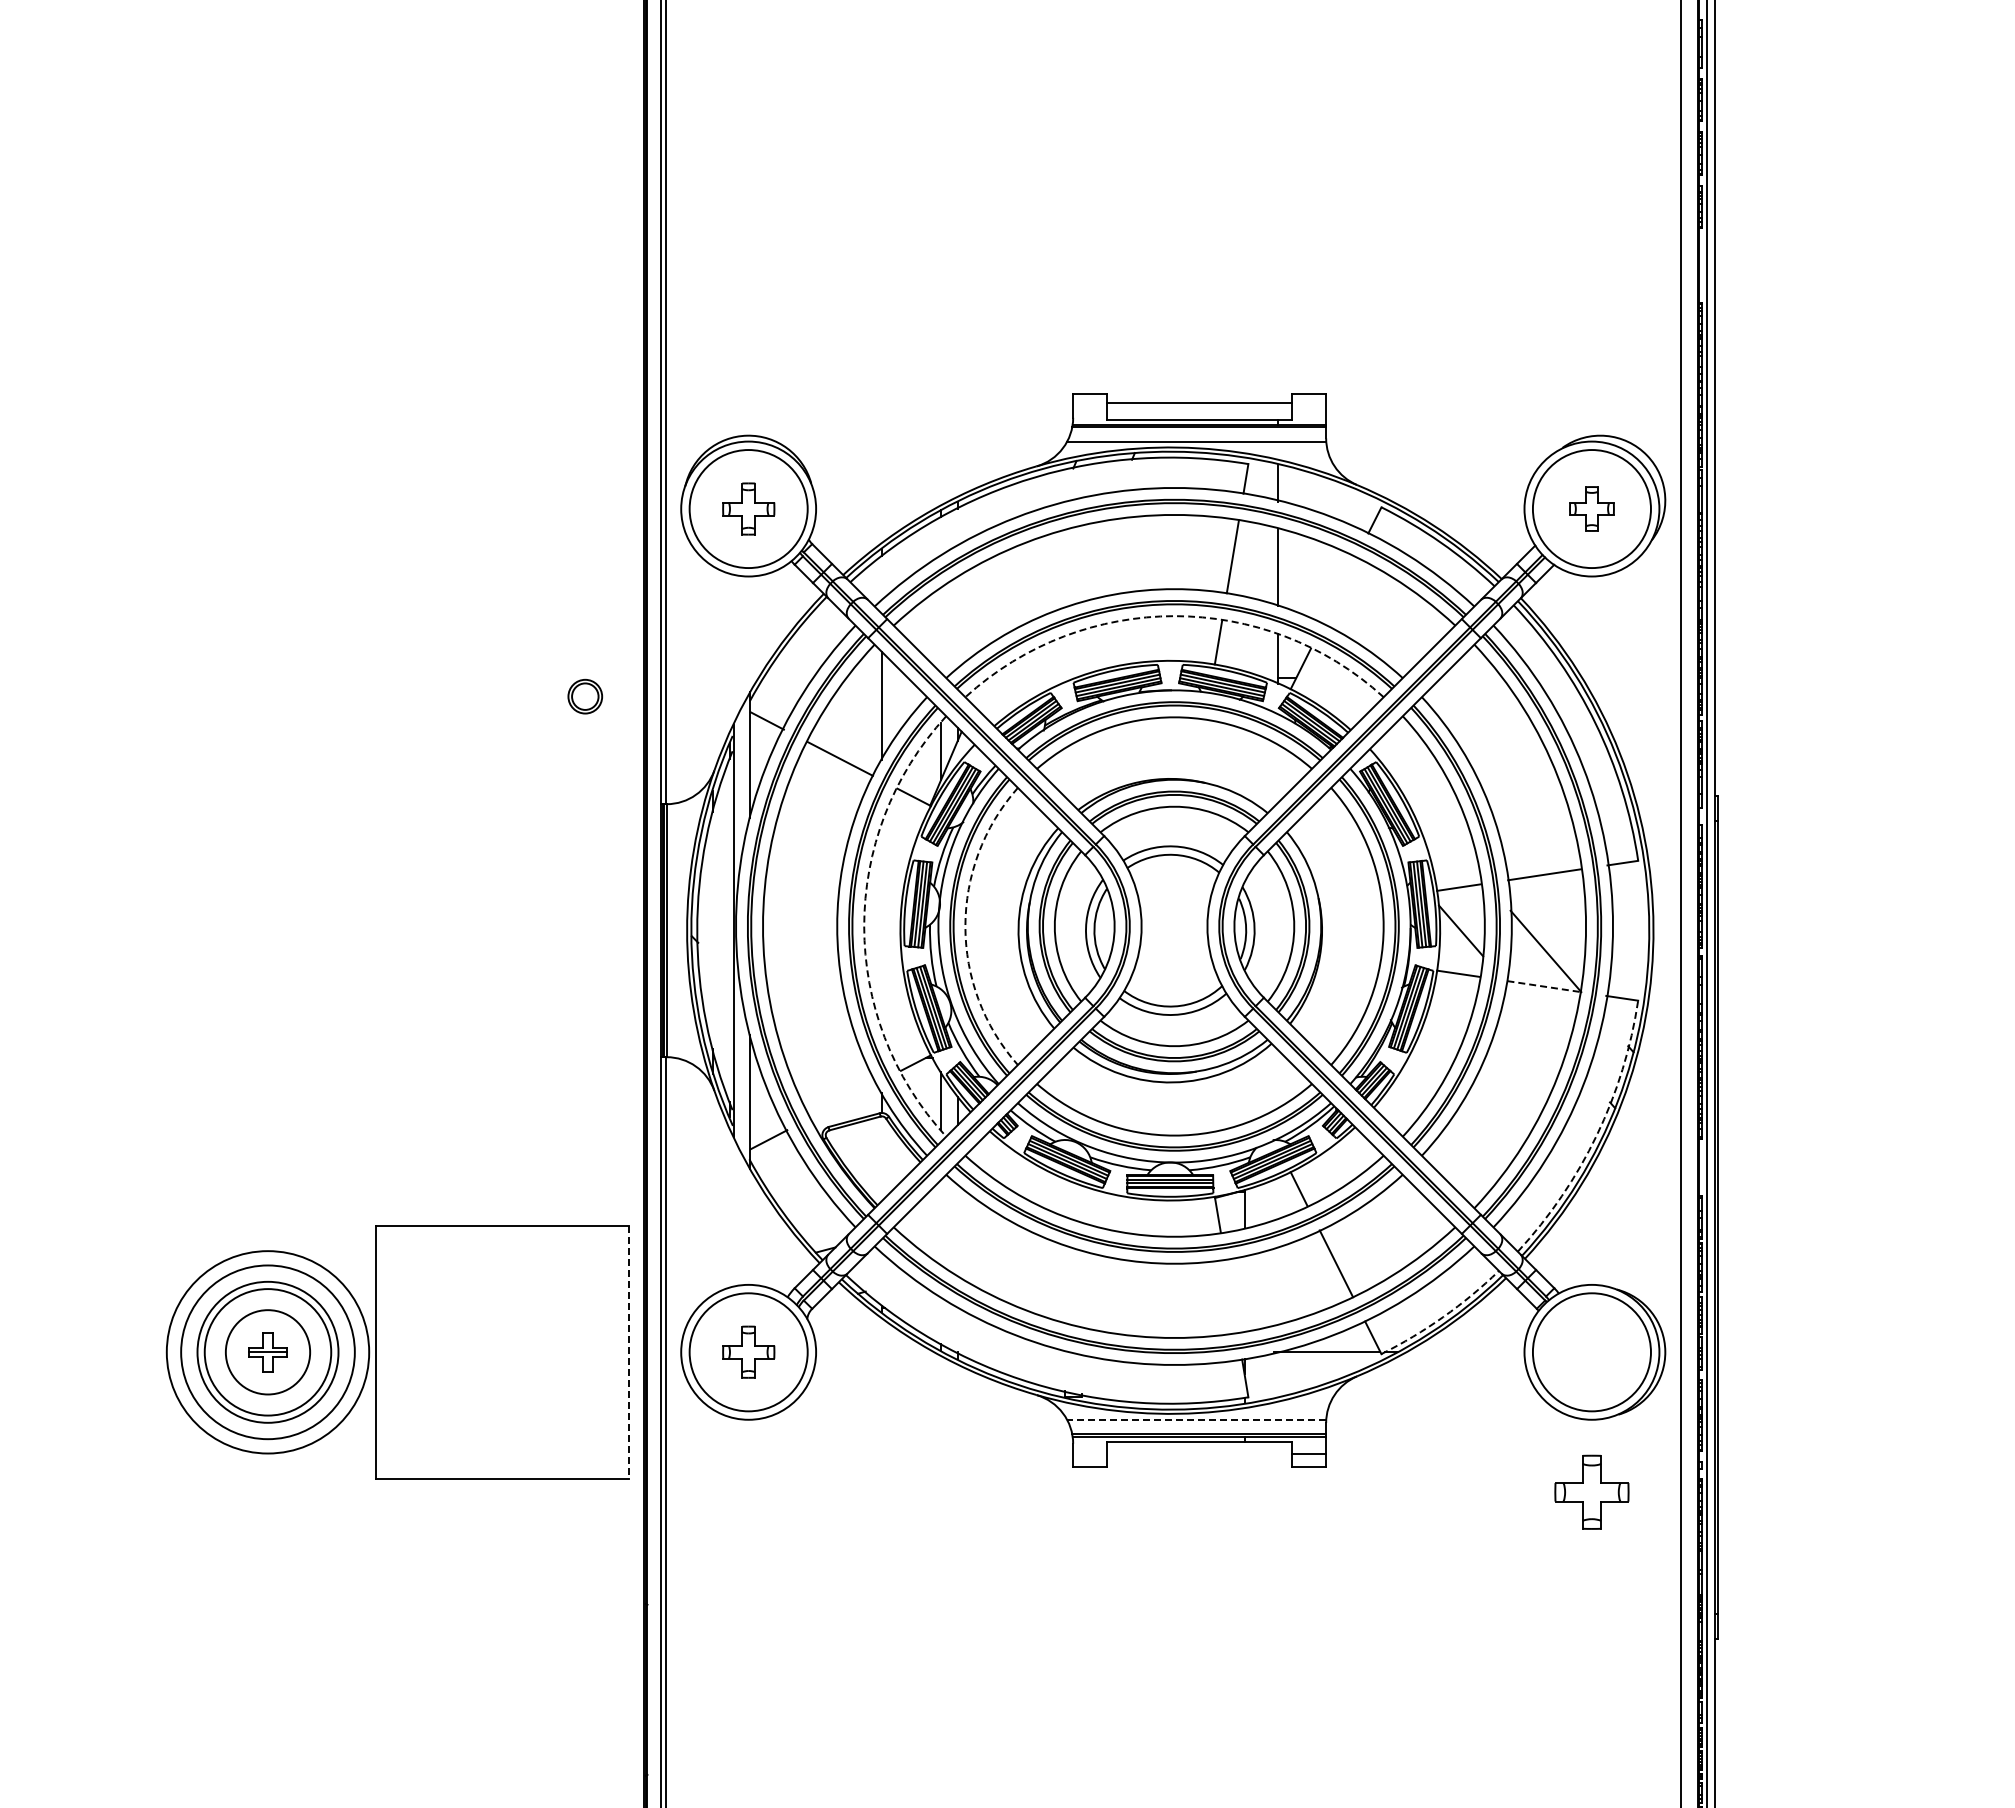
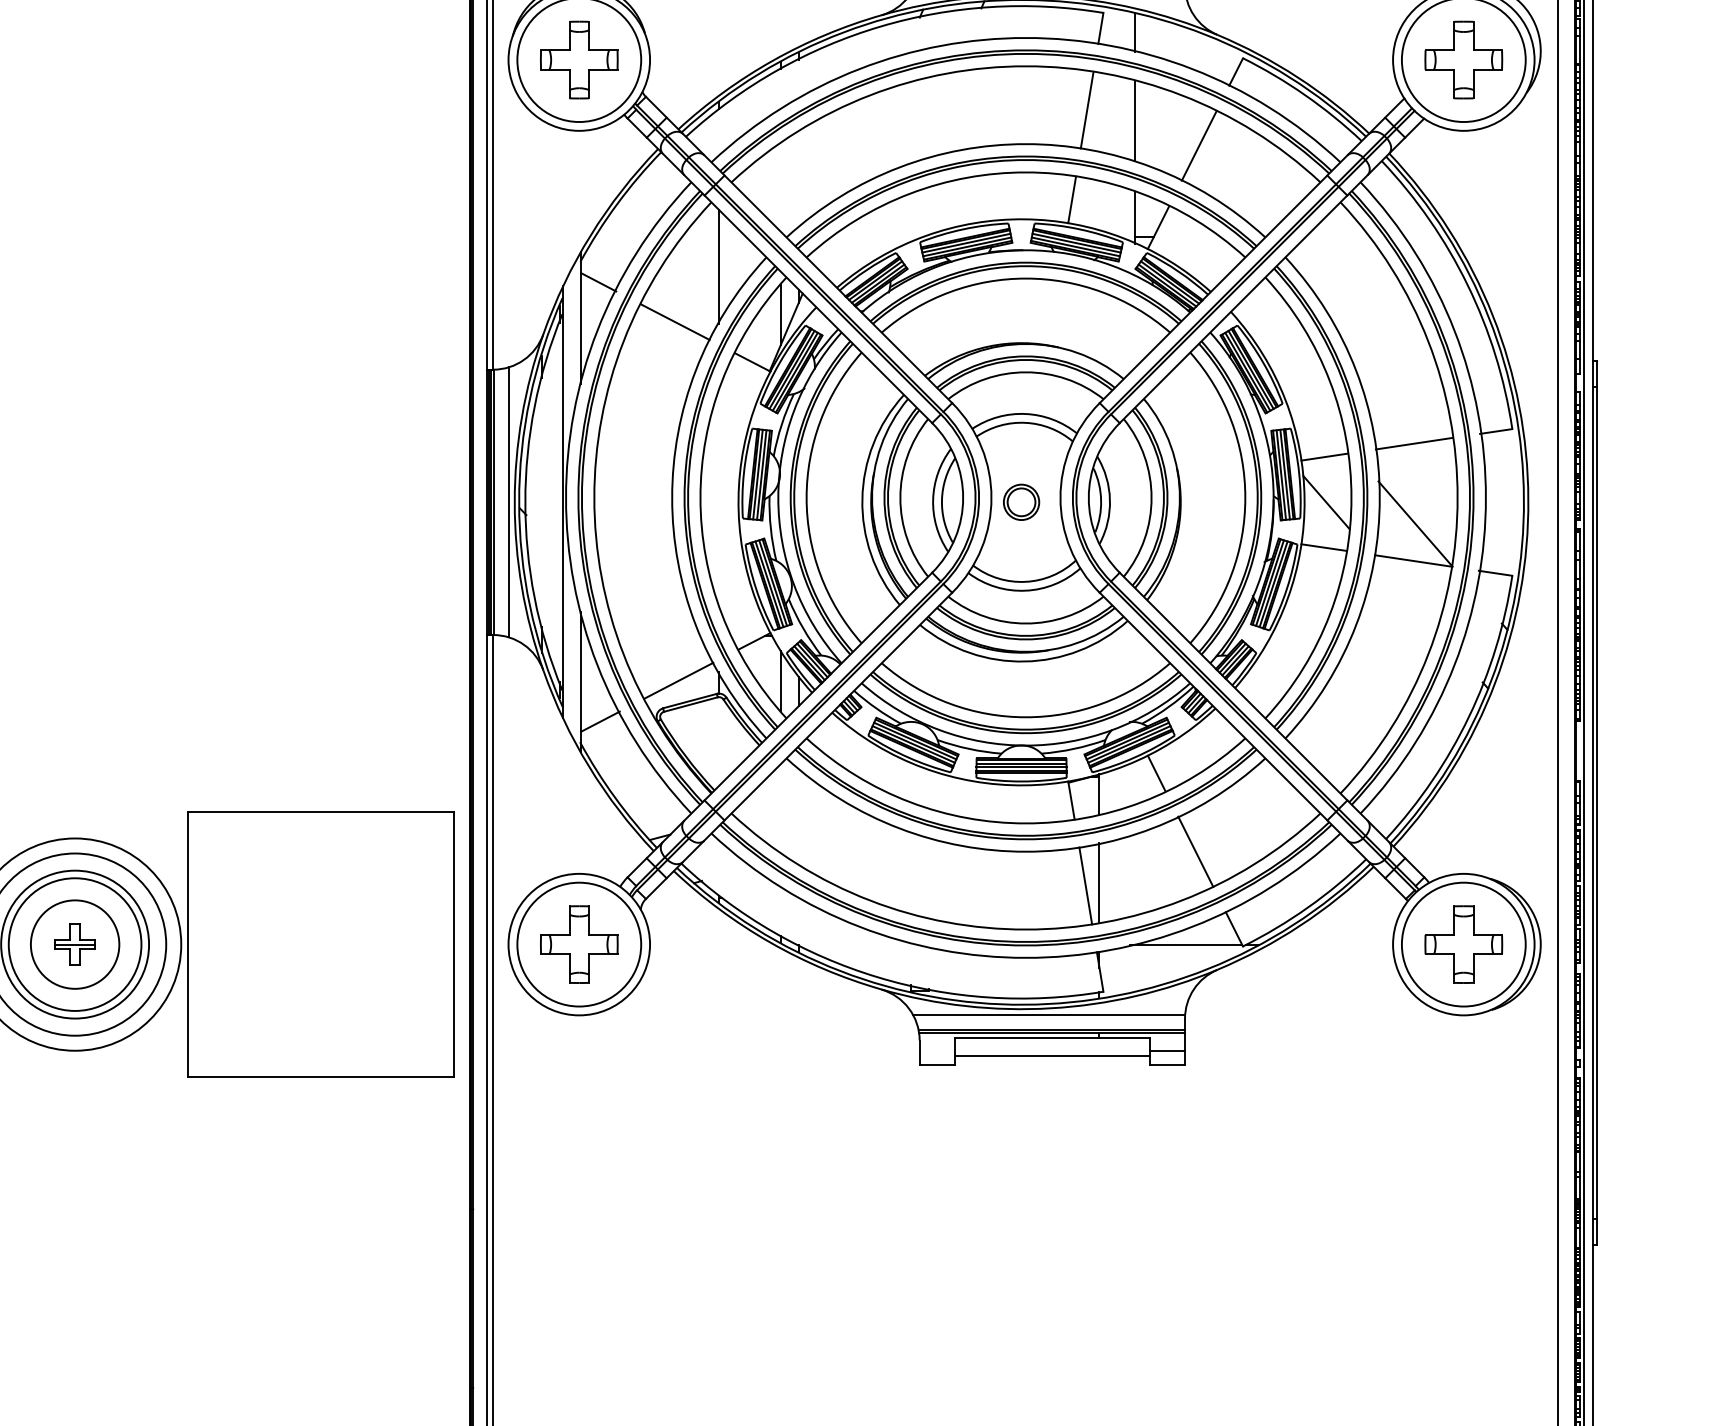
part: (748, 508) -> (579, 59), size x1.43
part: (1591, 508) -> (1463, 59), size x1.67
line: (1339, 590) -> (1199, 145), added
arc: (1174, 616) -> (1025, 172), dashed -> solid
part: (585, 696) -> (1021, 502), moved
arc: (864, 926) -> (700, 497), dashed -> solid
arc: (965, 926) -> (806, 497), dashed -> solid
line: (681, 930) -> (508, 502), added
line: (1543, 986) -> (1412, 560), dashed -> solid
line: (843, 1100) -> (678, 680), added
arc: (1596, 1135) -> (1468, 717), dashed -> solid
line: (1244, 1293) -> (1099, 882), added
line: (1231, 1296) -> (1085, 886), added
arc: (1443, 1317) -> (1308, 908), dashed -> solid
part: (748, 1351) -> (579, 943), size x1.43
line: (628, 1352) -> (453, 944), dashed -> solid
line: (1196, 1419) -> (1049, 1015), dashed -> solid
line: (1199, 1458) -> (1052, 1055), added
part: (1591, 1491) -> (1463, 943), moved

